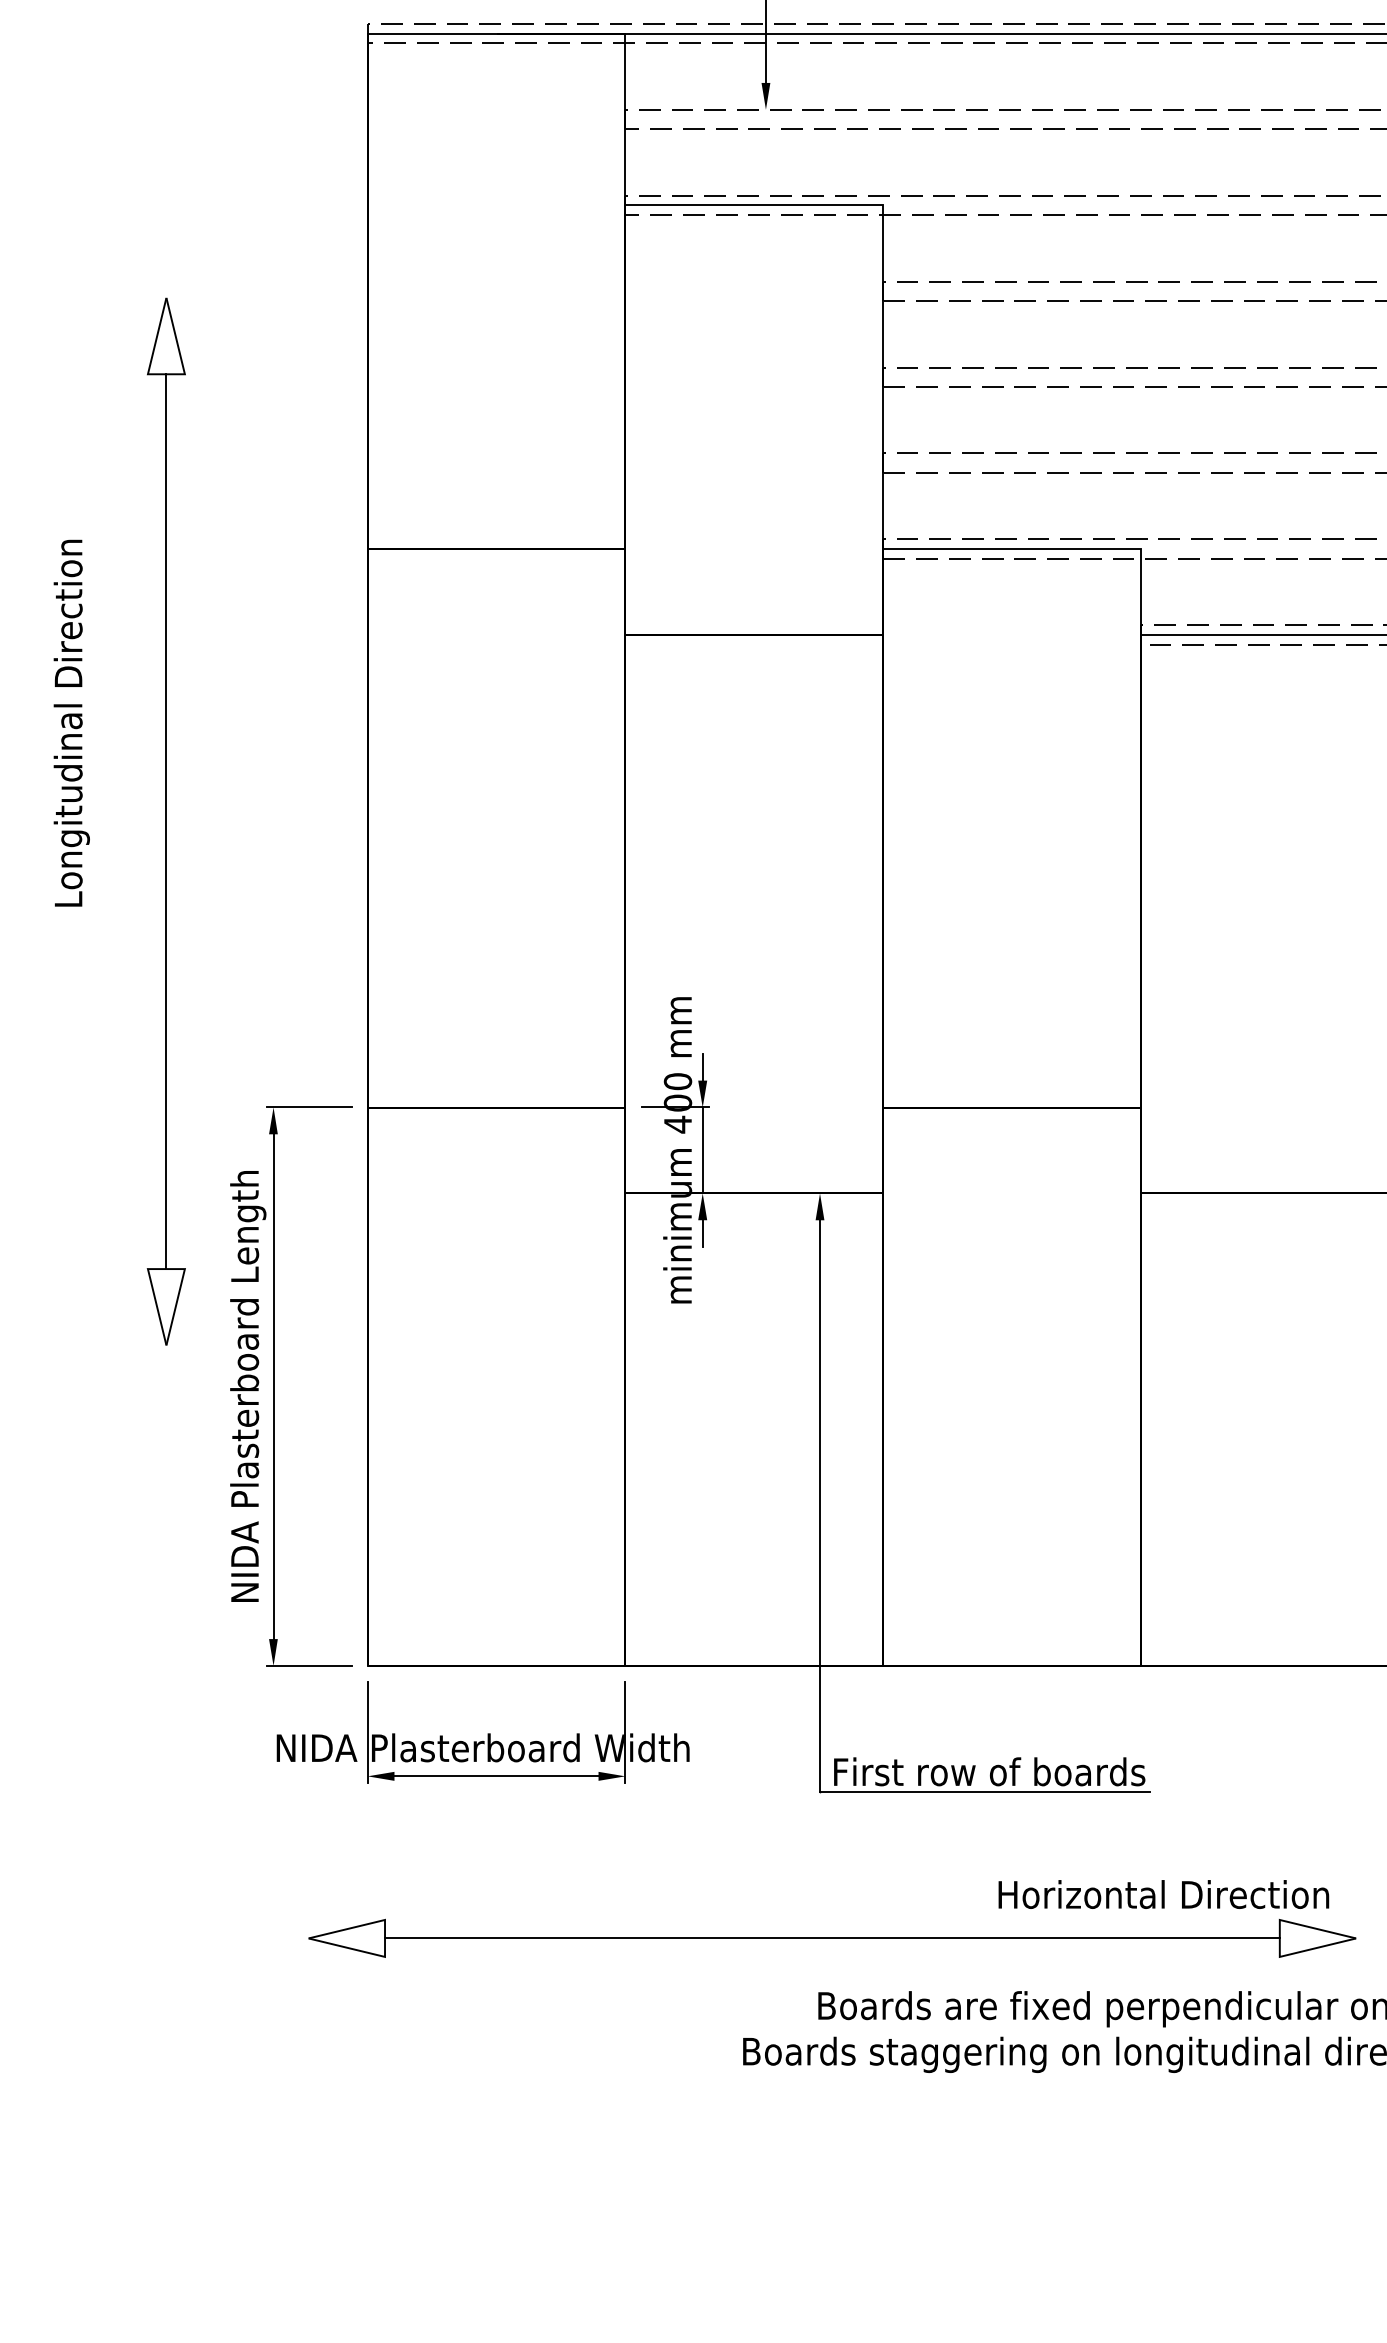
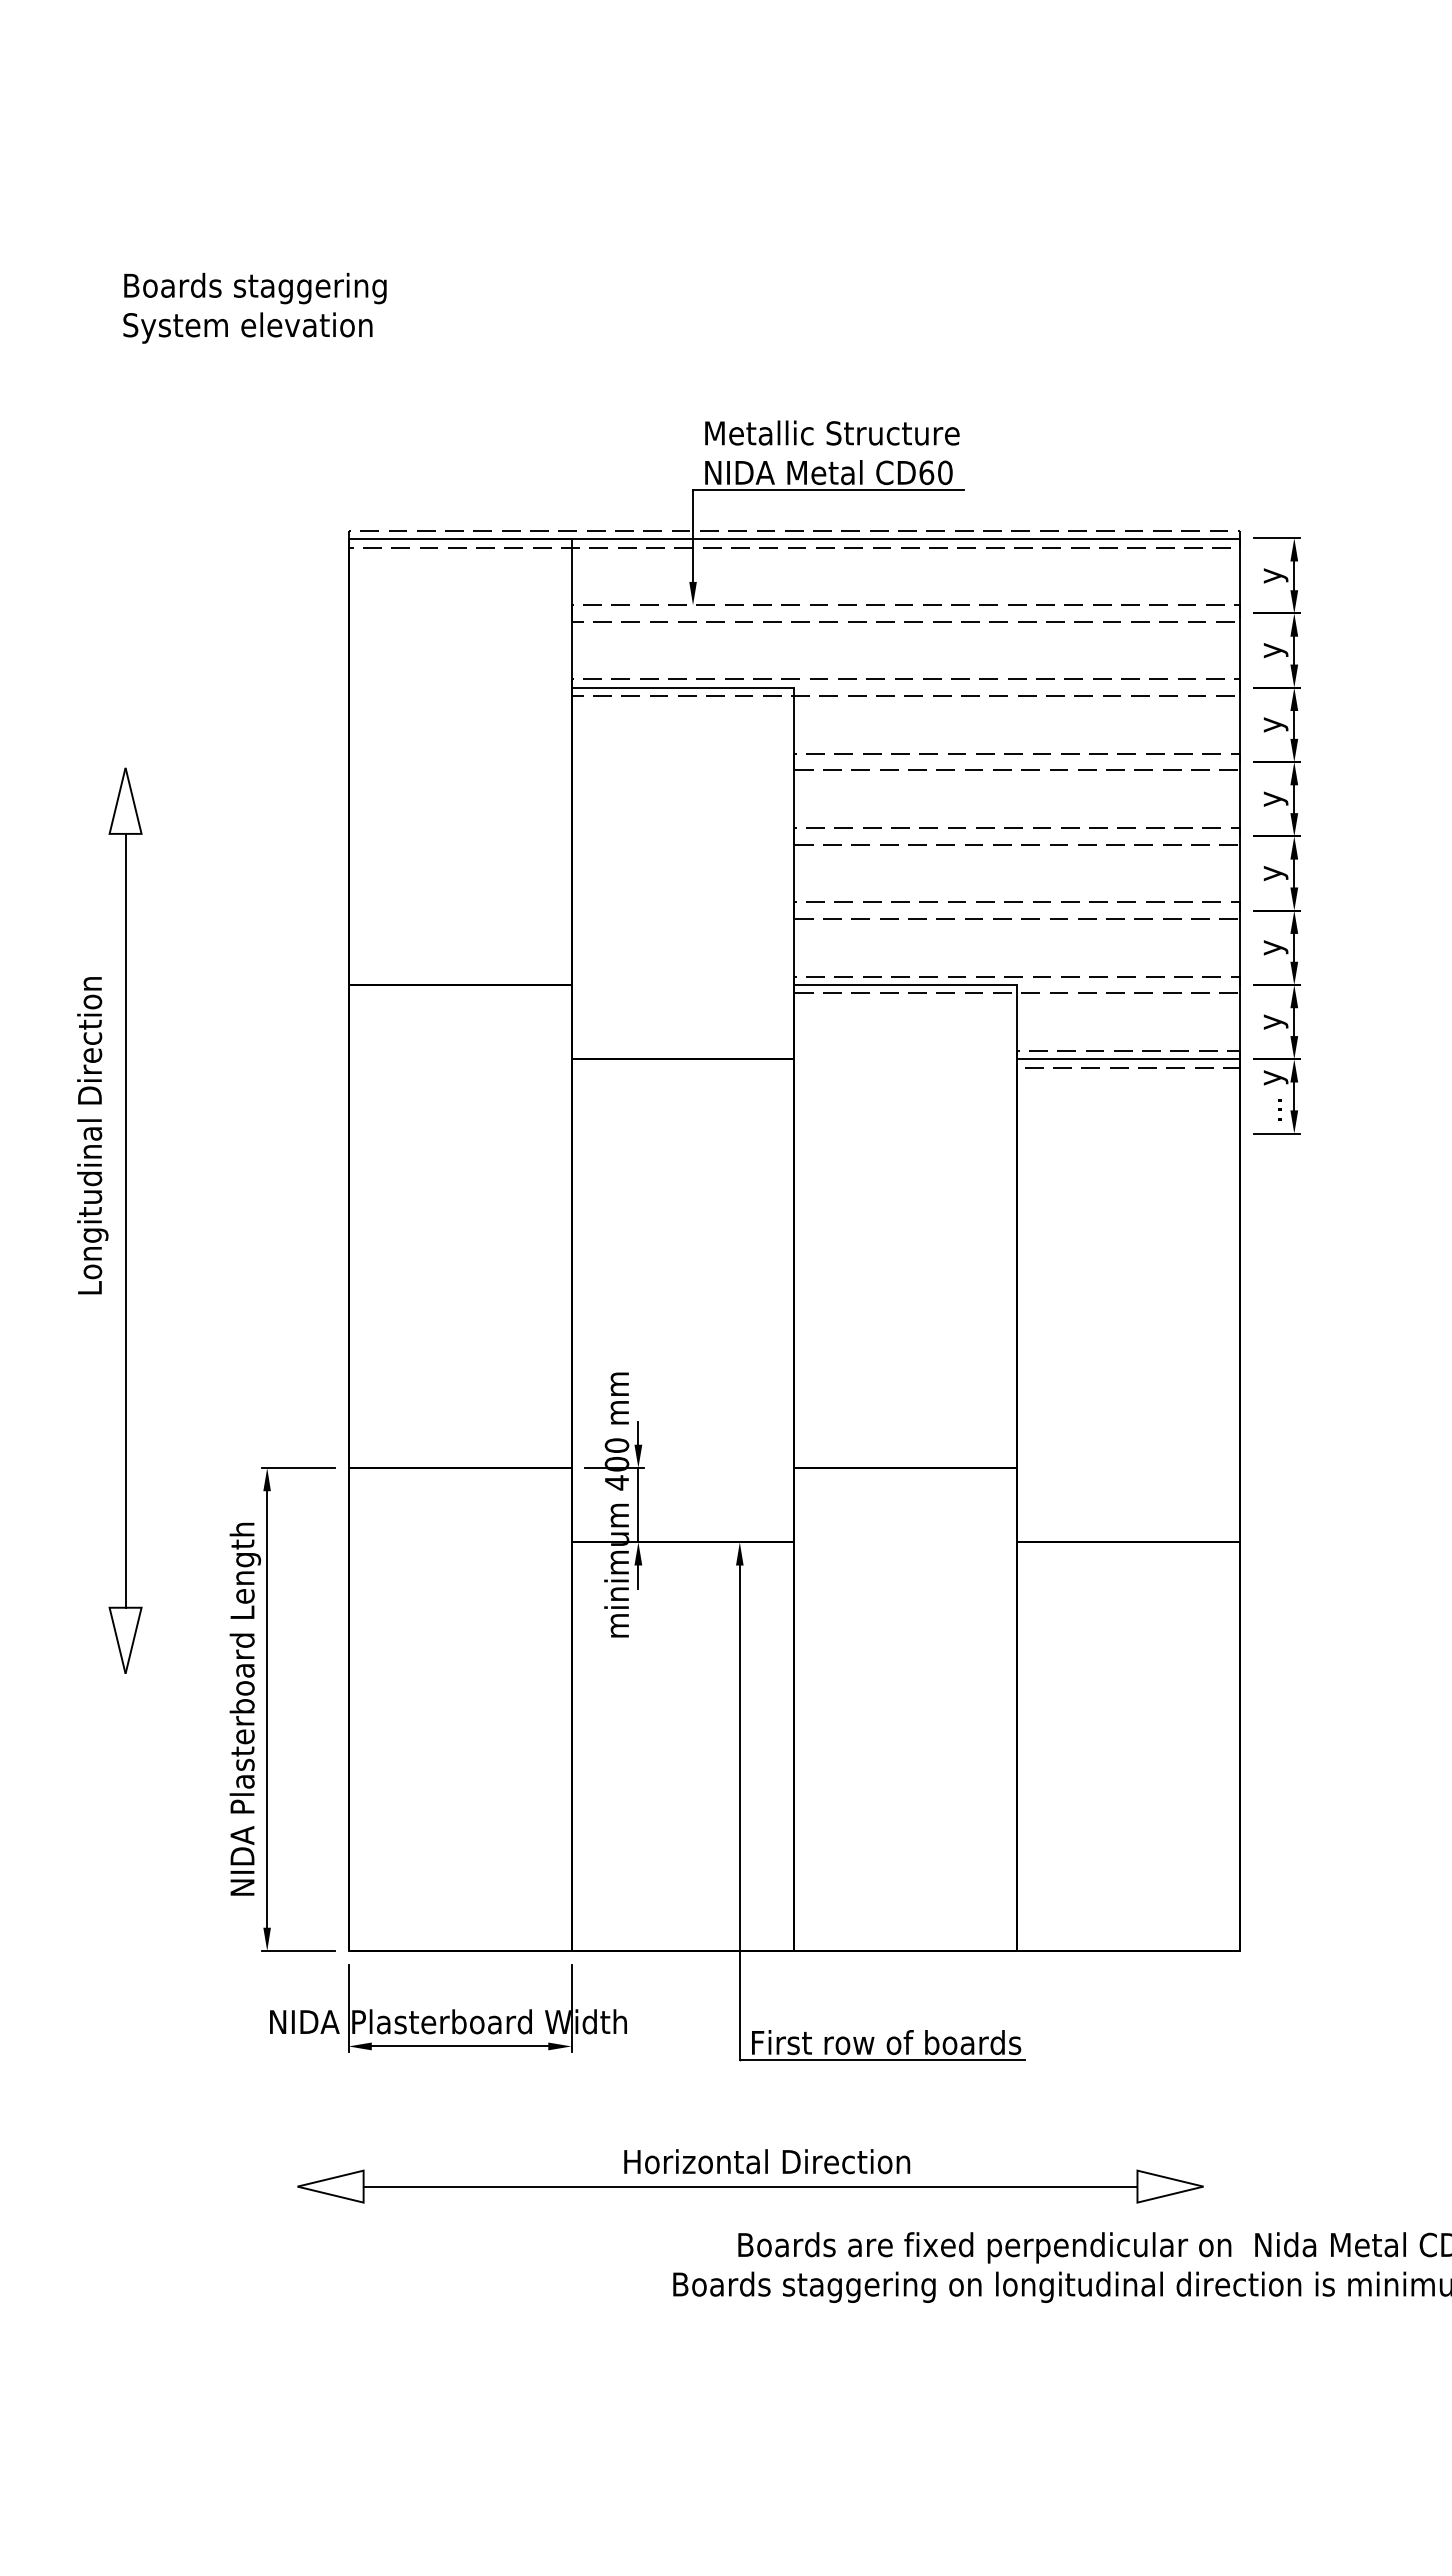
part: (166, 821) -> (125, 1220), moved
text: (1164, 1894) -> (767, 2161), moved

